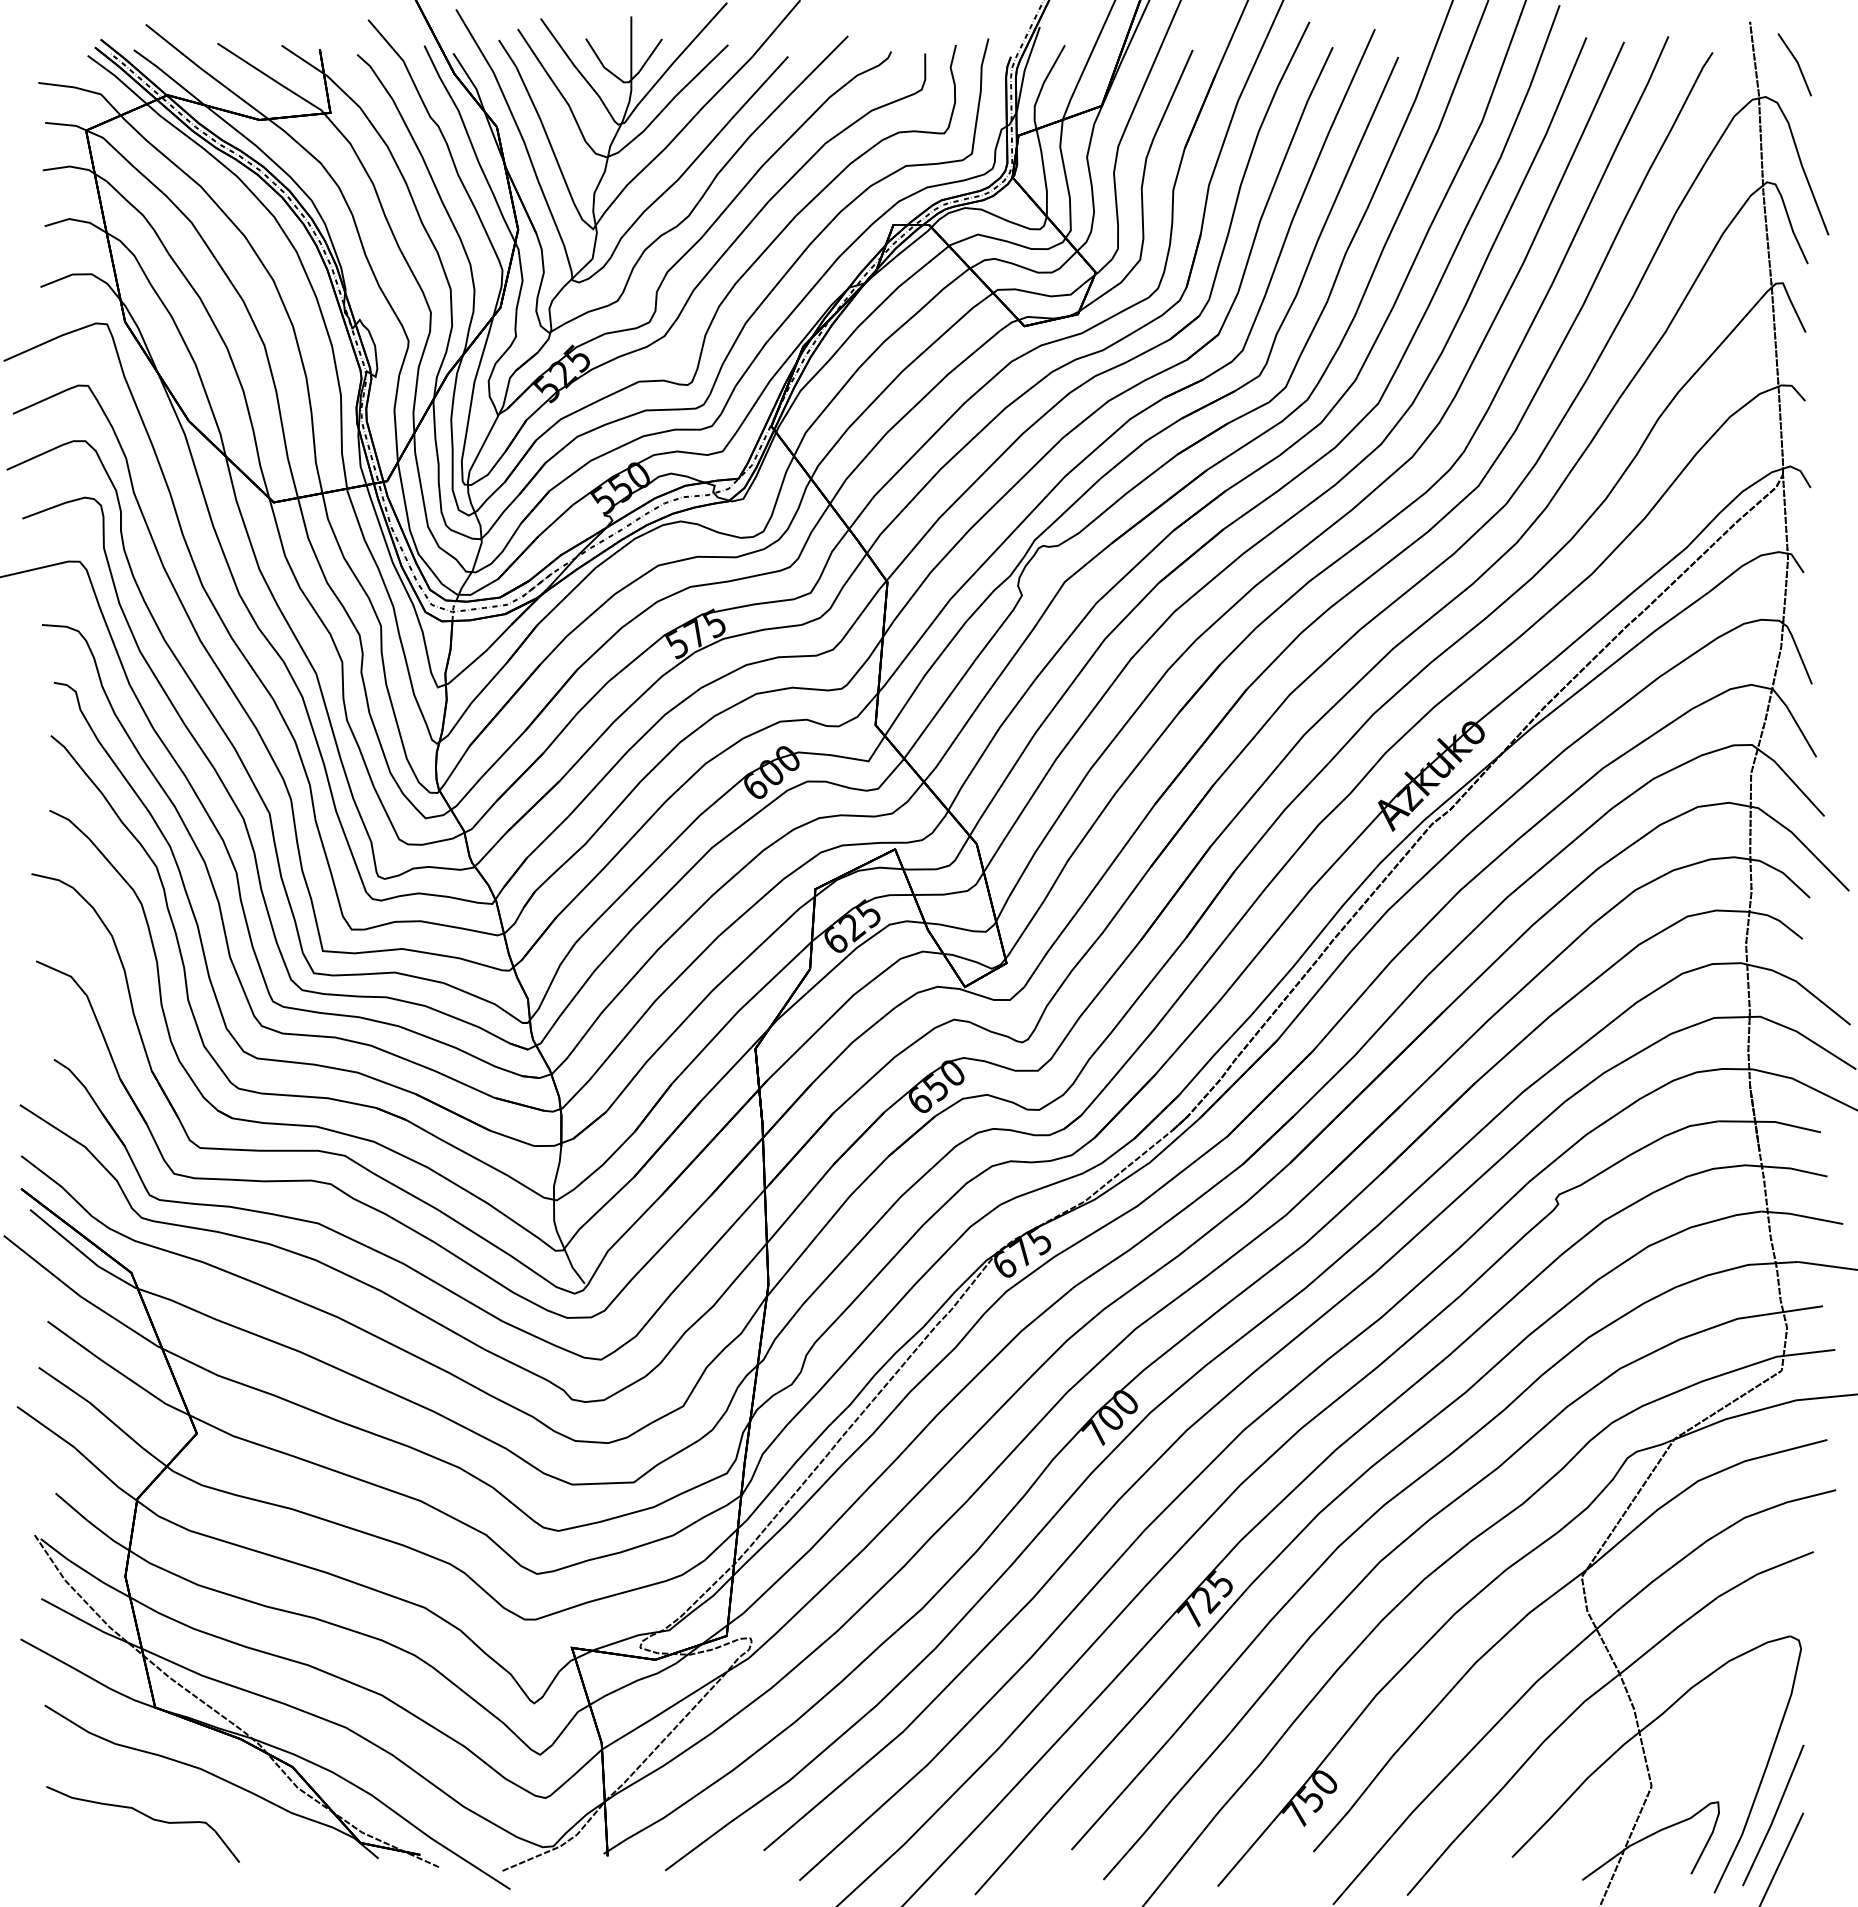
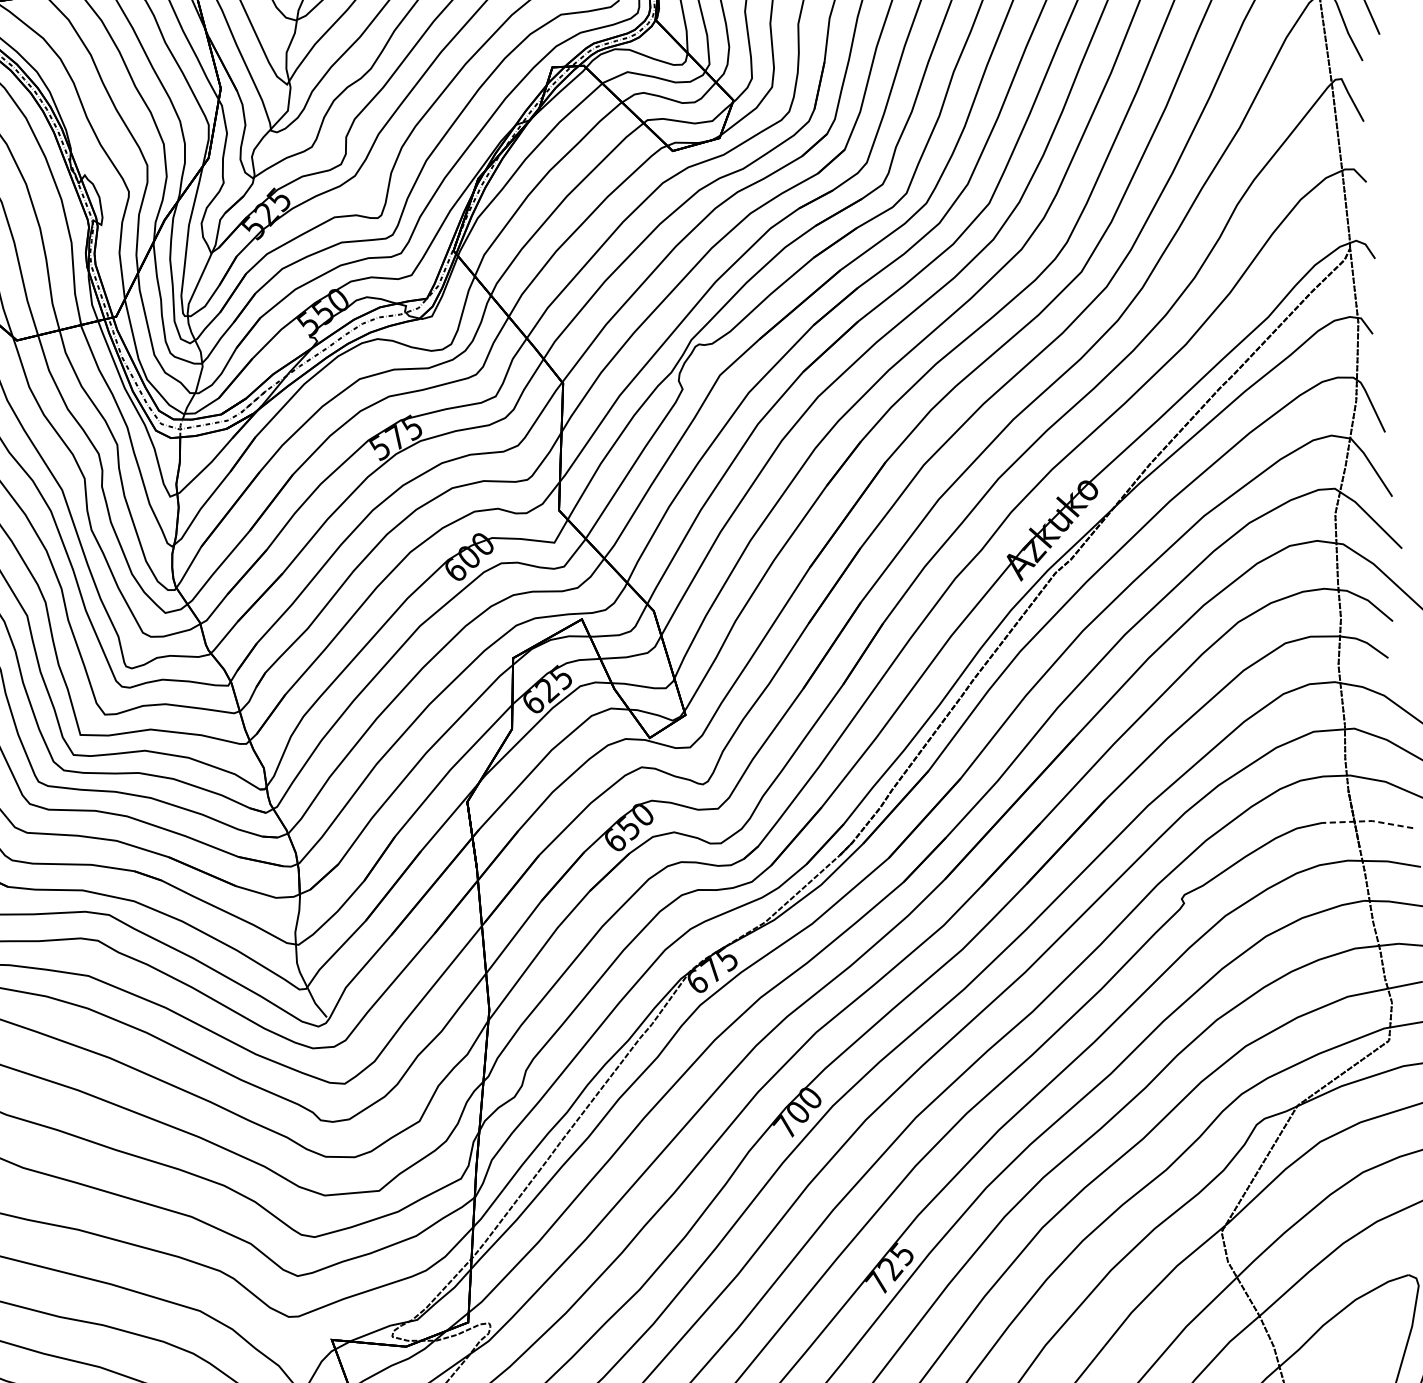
line: (1771, 1121) -> (1368, 820), solid -> dashed

